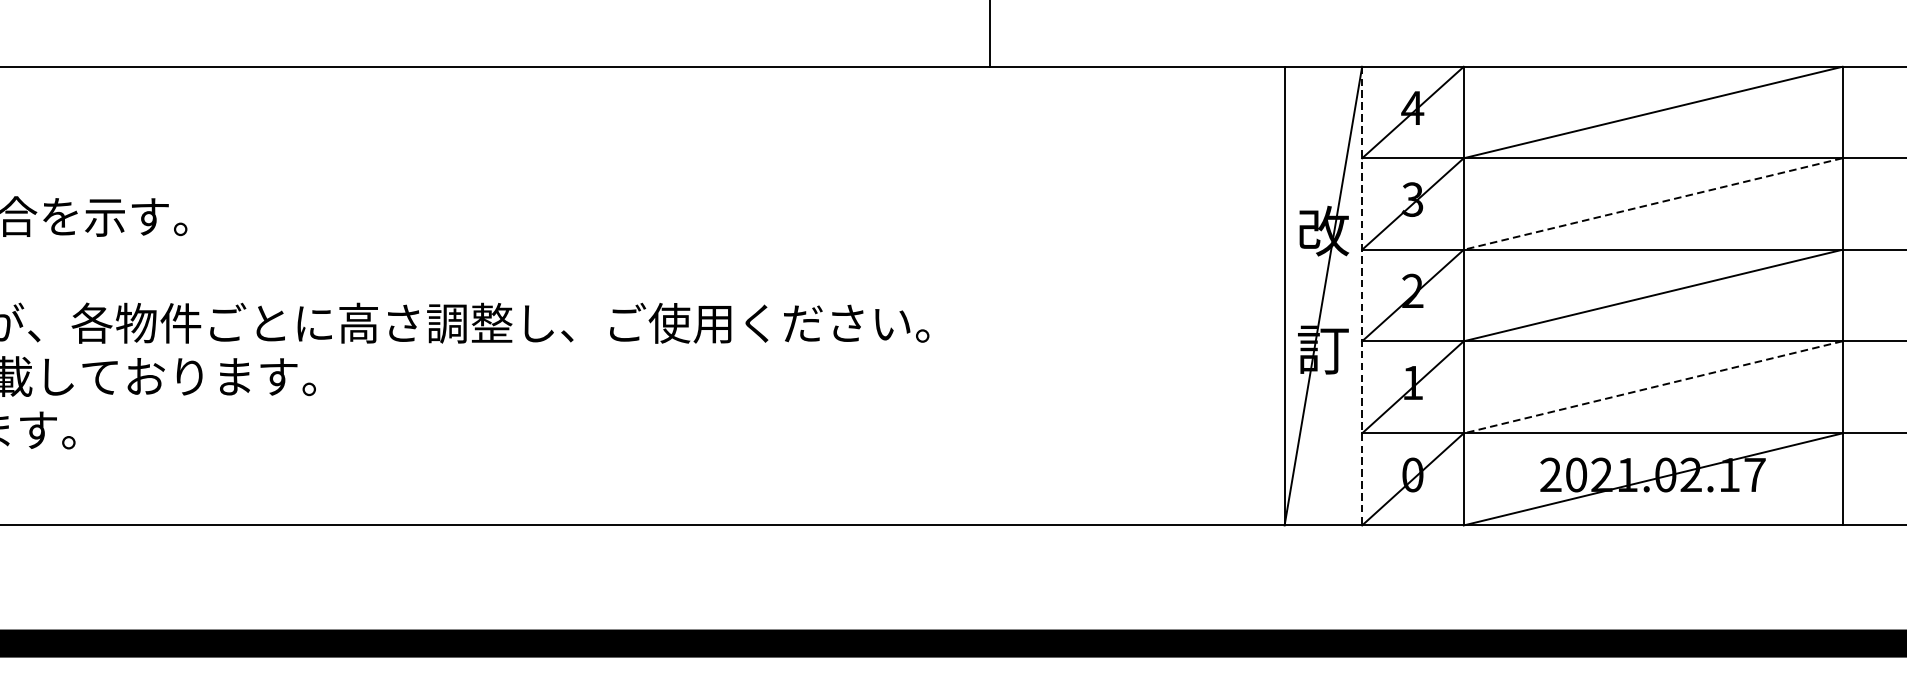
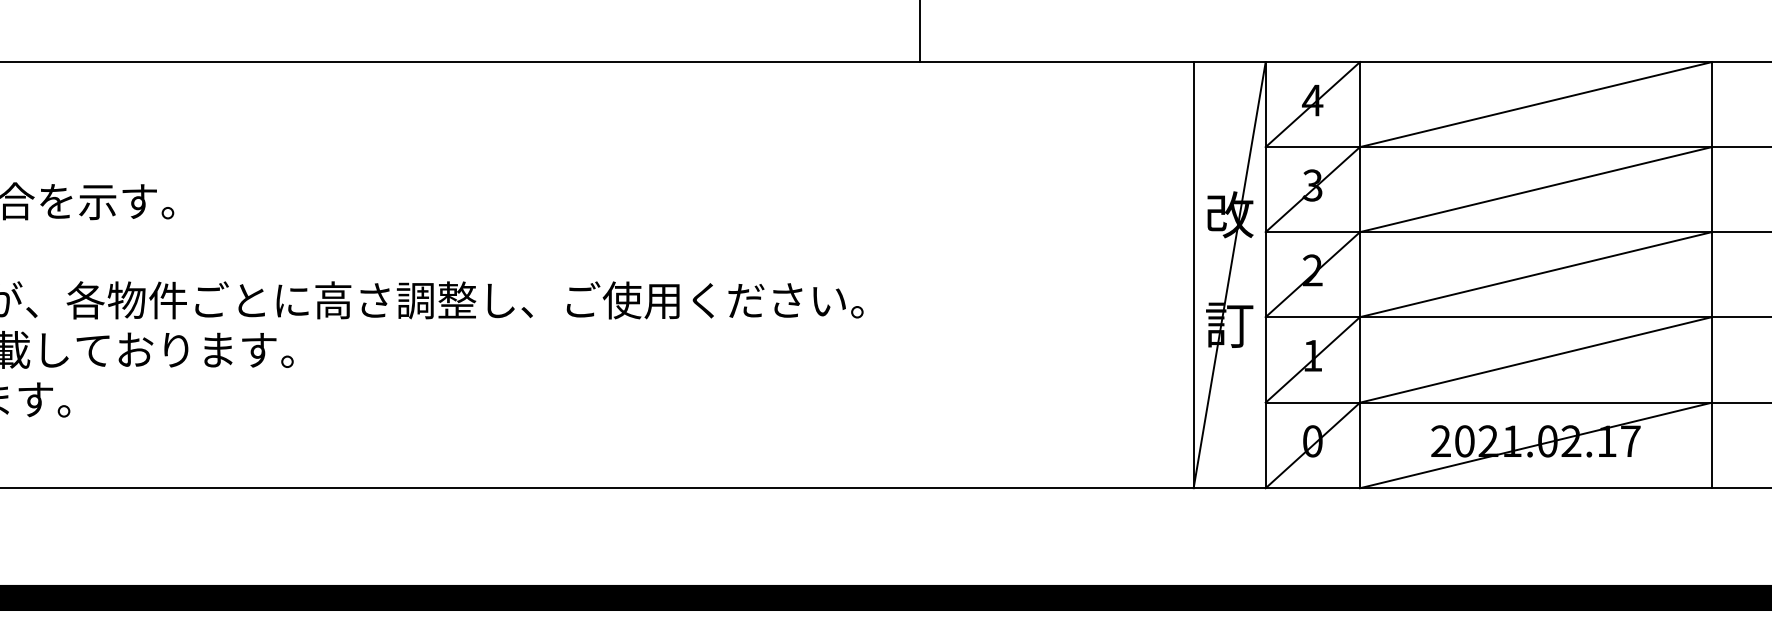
line: (1652, 203) -> (1535, 189), dashed -> solid
line: (1361, 296) -> (1265, 275), dashed -> solid
line: (1652, 387) -> (1535, 360), dashed -> solid

